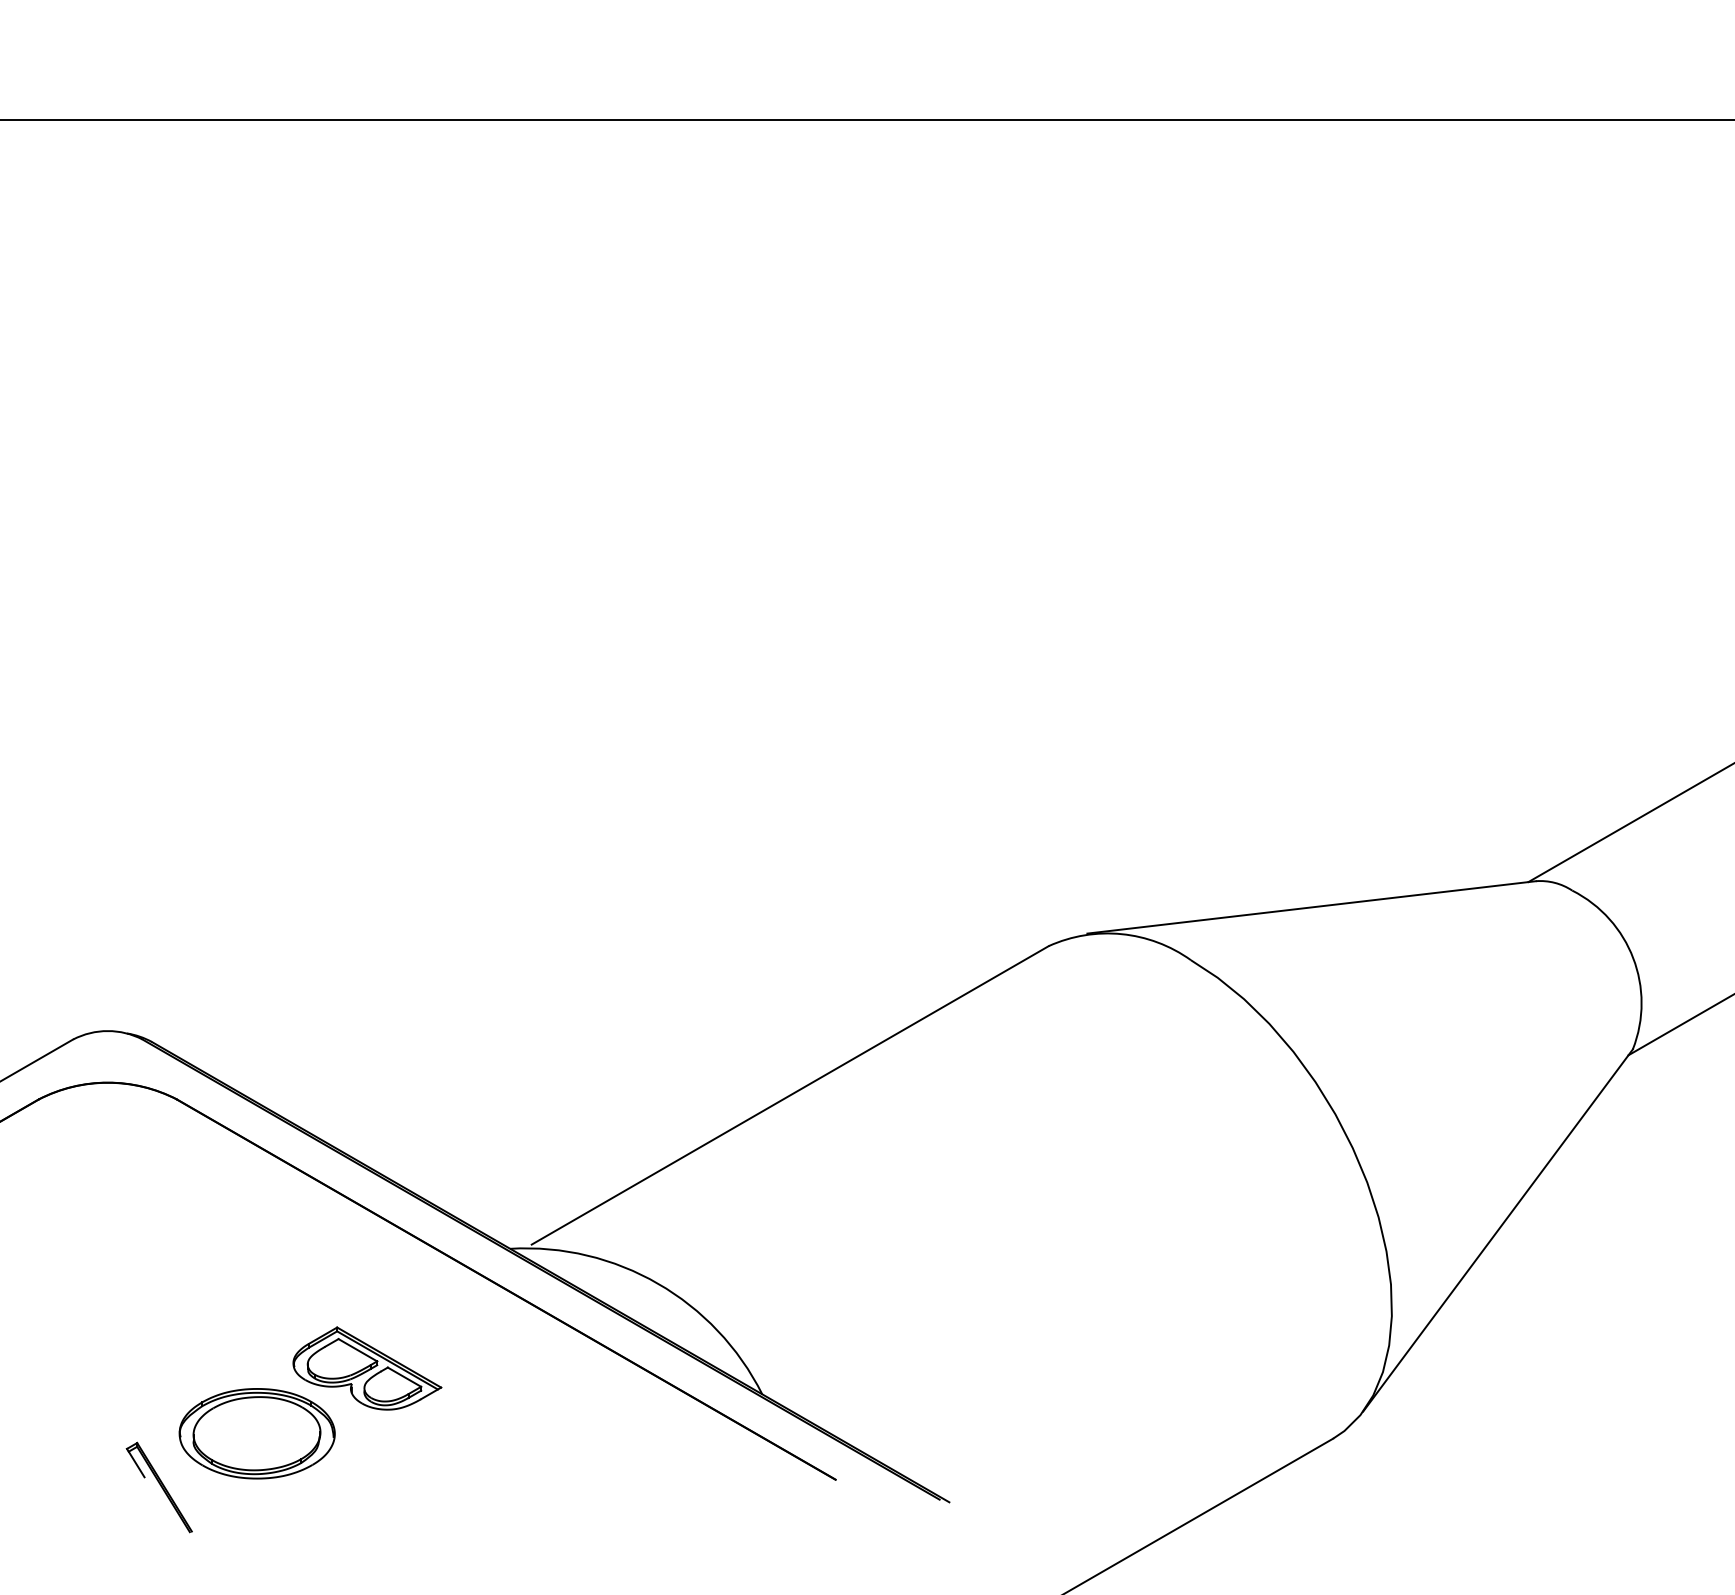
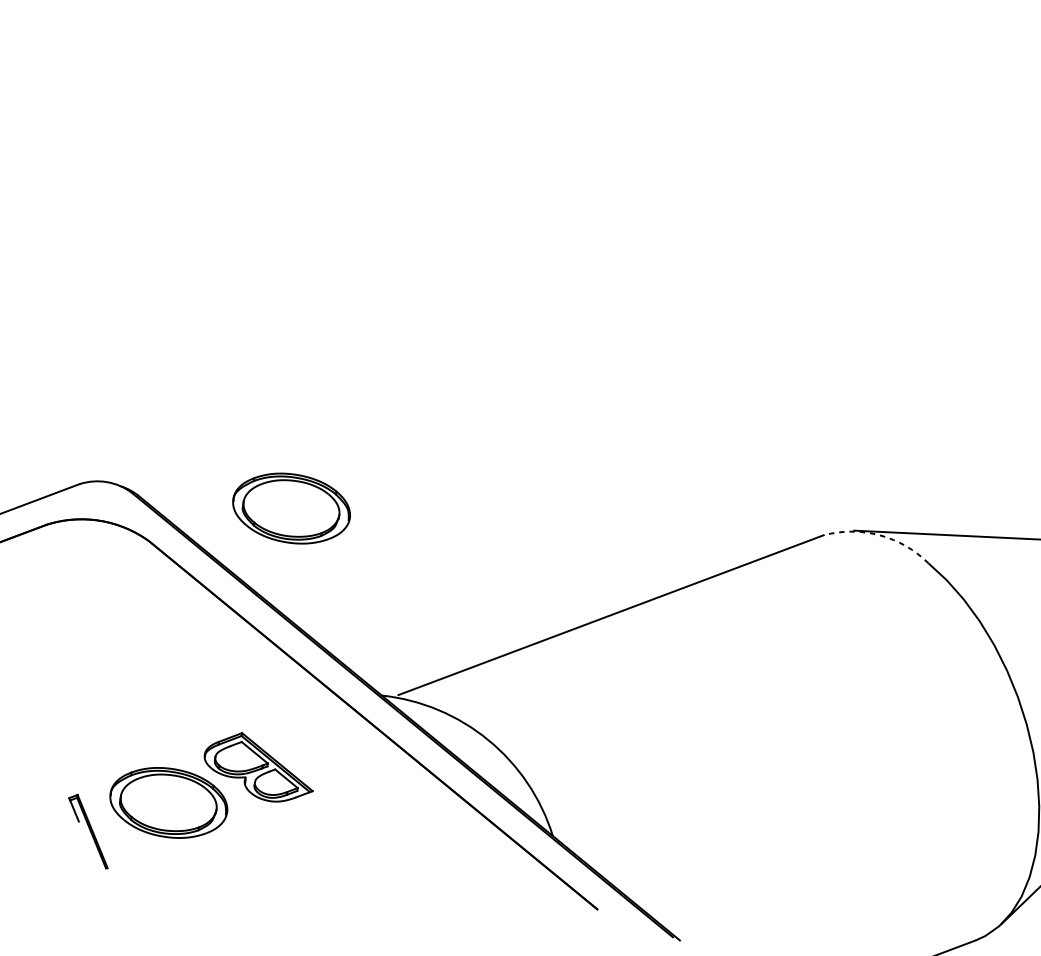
arc: (1121, 934) -> (879, 535), solid -> dashed
part: (352, 1025) -> (291, 508), added

